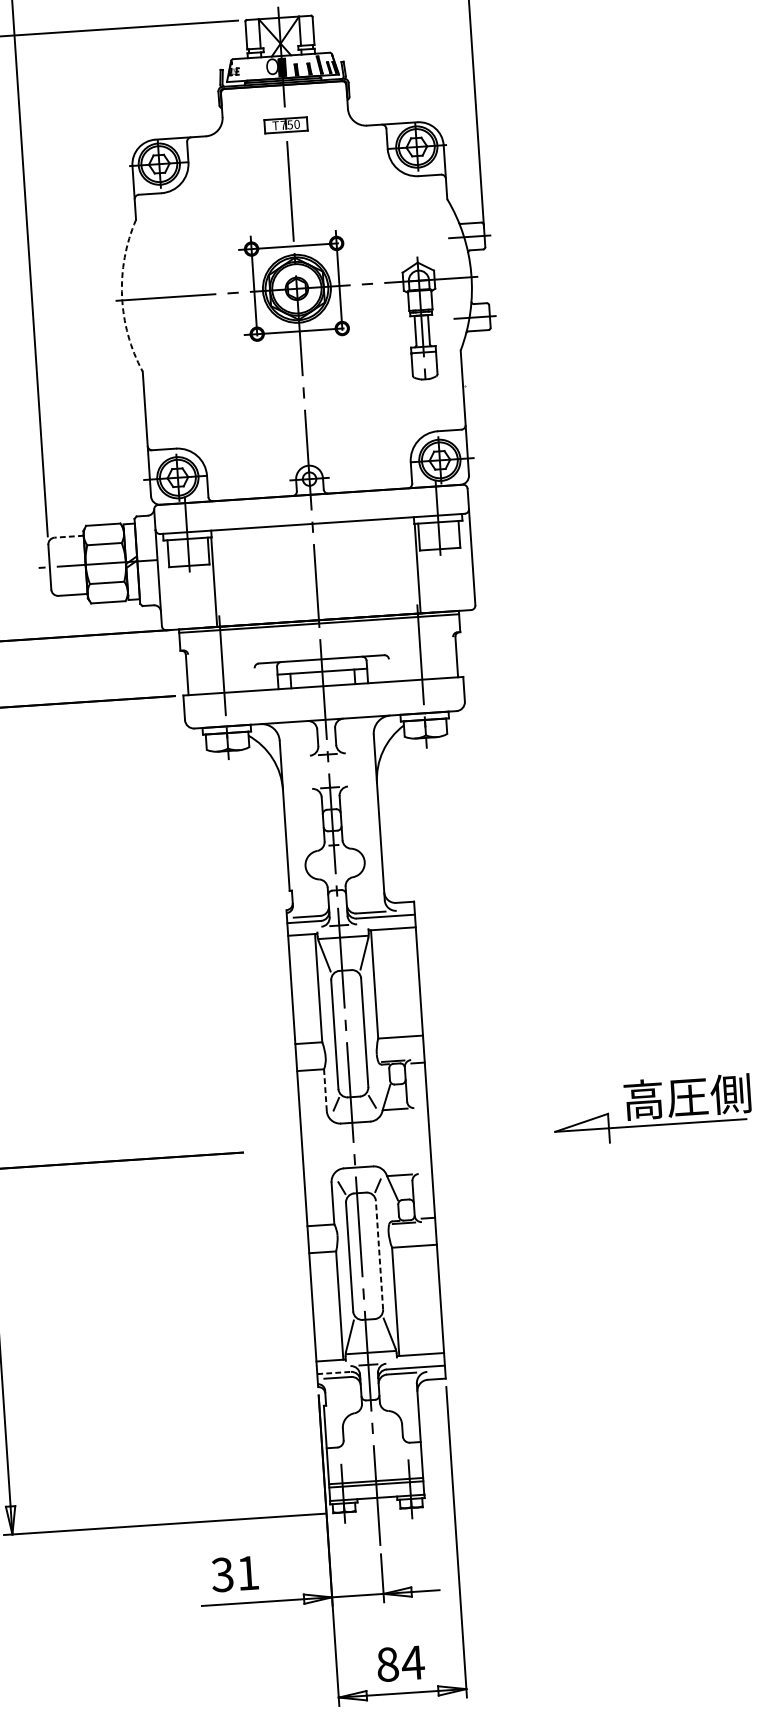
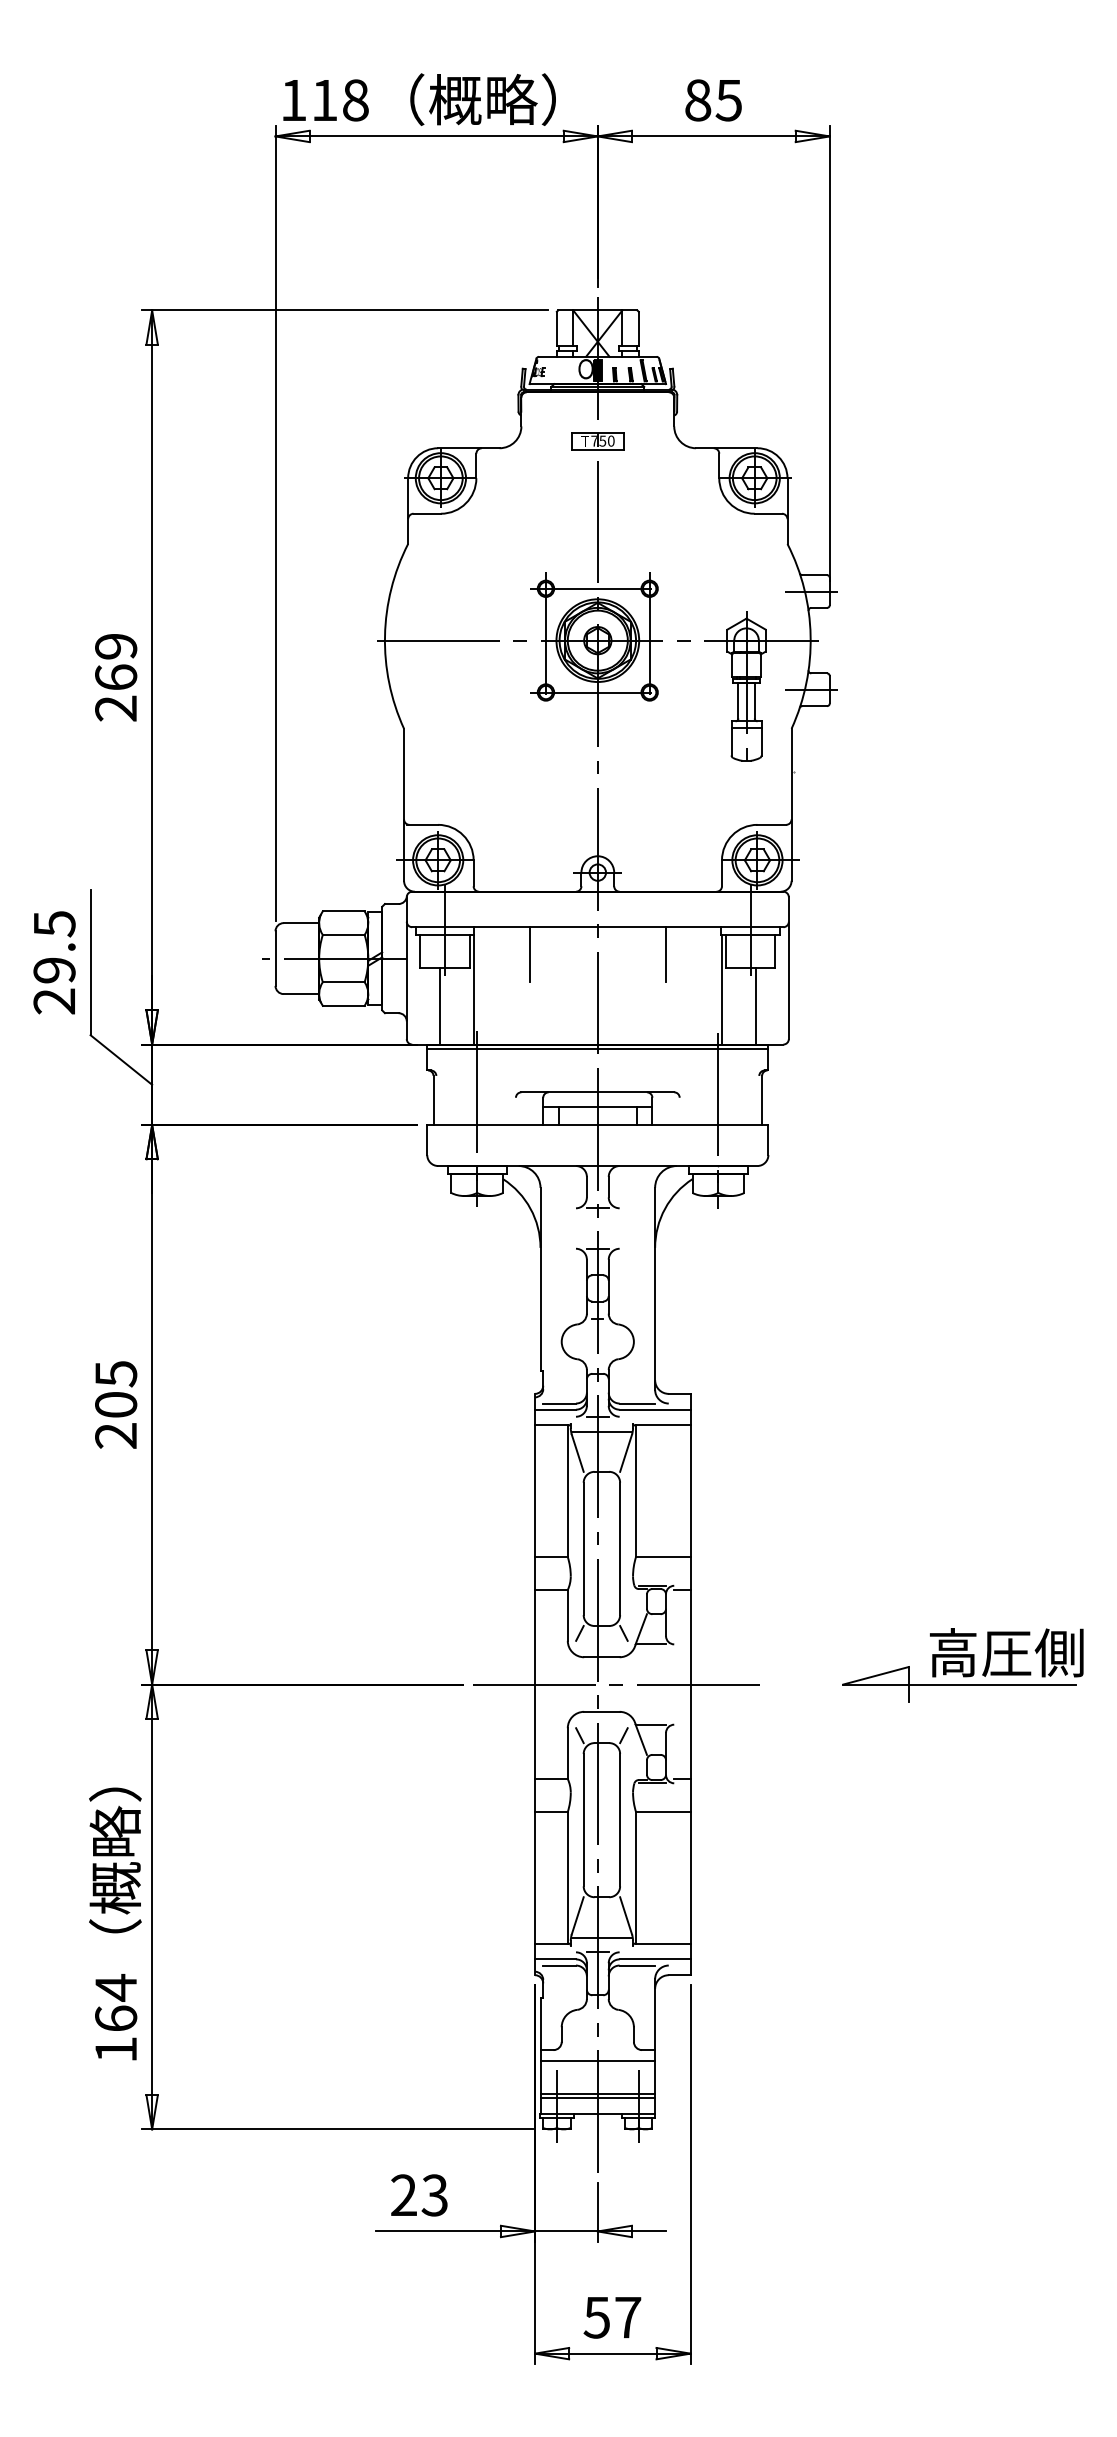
arc: (122, 296) -> (385, 635), dashed -> solid
line: (69, 537) -> (301, 923), dashed -> solid
line: (370, 542) -> (666, 954), added
line: (257, 550) -> (529, 954), added
line: (446, 580) -> (755, 1006), added
line: (186, 597) -> (439, 1006), added
line: (325, 1089) -> (567, 1614), dashed -> solid
line: (369, 1144) -> (617, 1684), added
line: (379, 1254) -> (620, 1819), dashed -> solid
line: (334, 1373) -> (556, 1959), dashed -> solid
line: (374, 1454) -> (597, 2061), added
text: (234, 1574) -> (418, 2195), 31 -> 23
text: (400, 1663) -> (612, 2317), 84 -> 57

